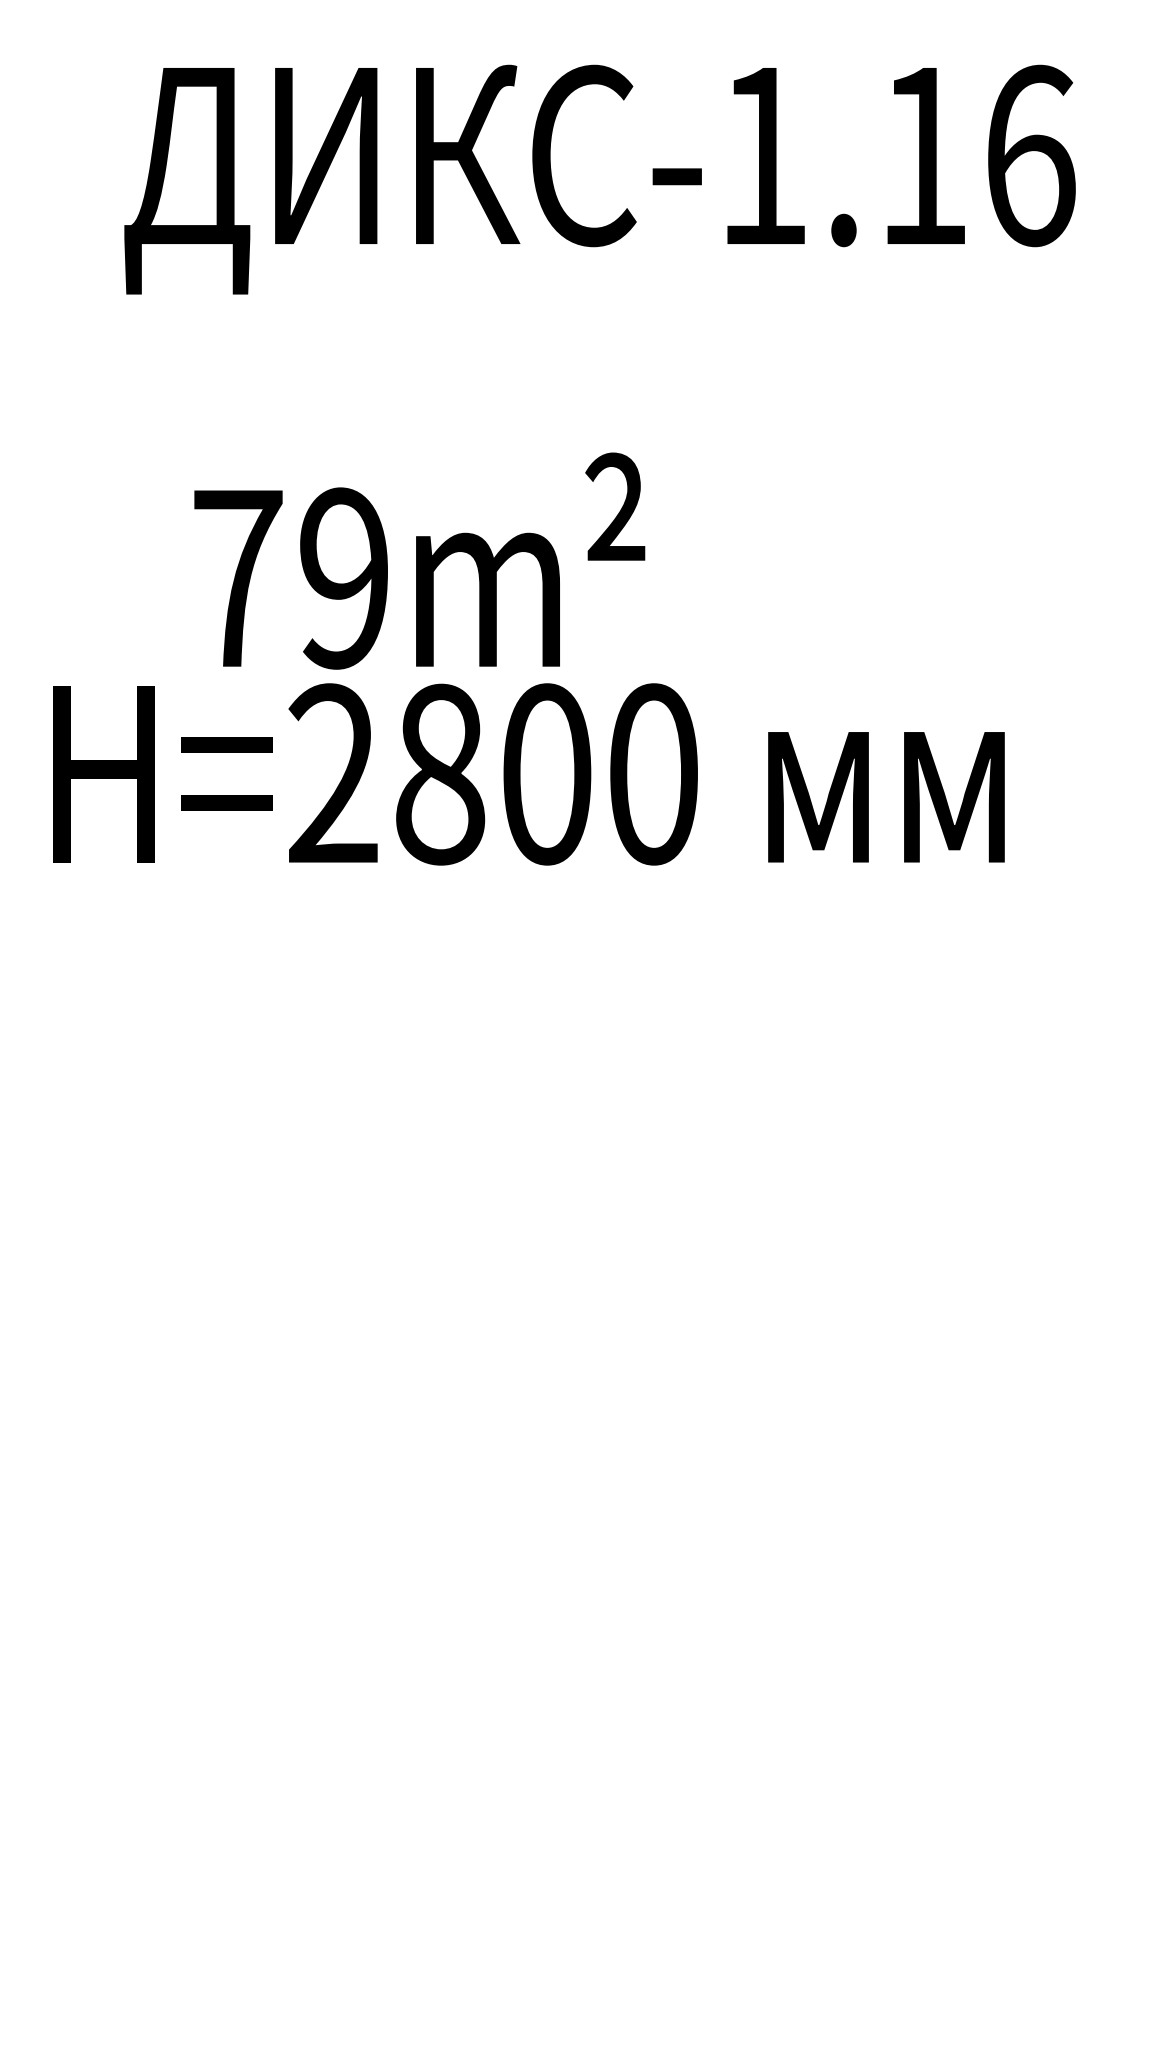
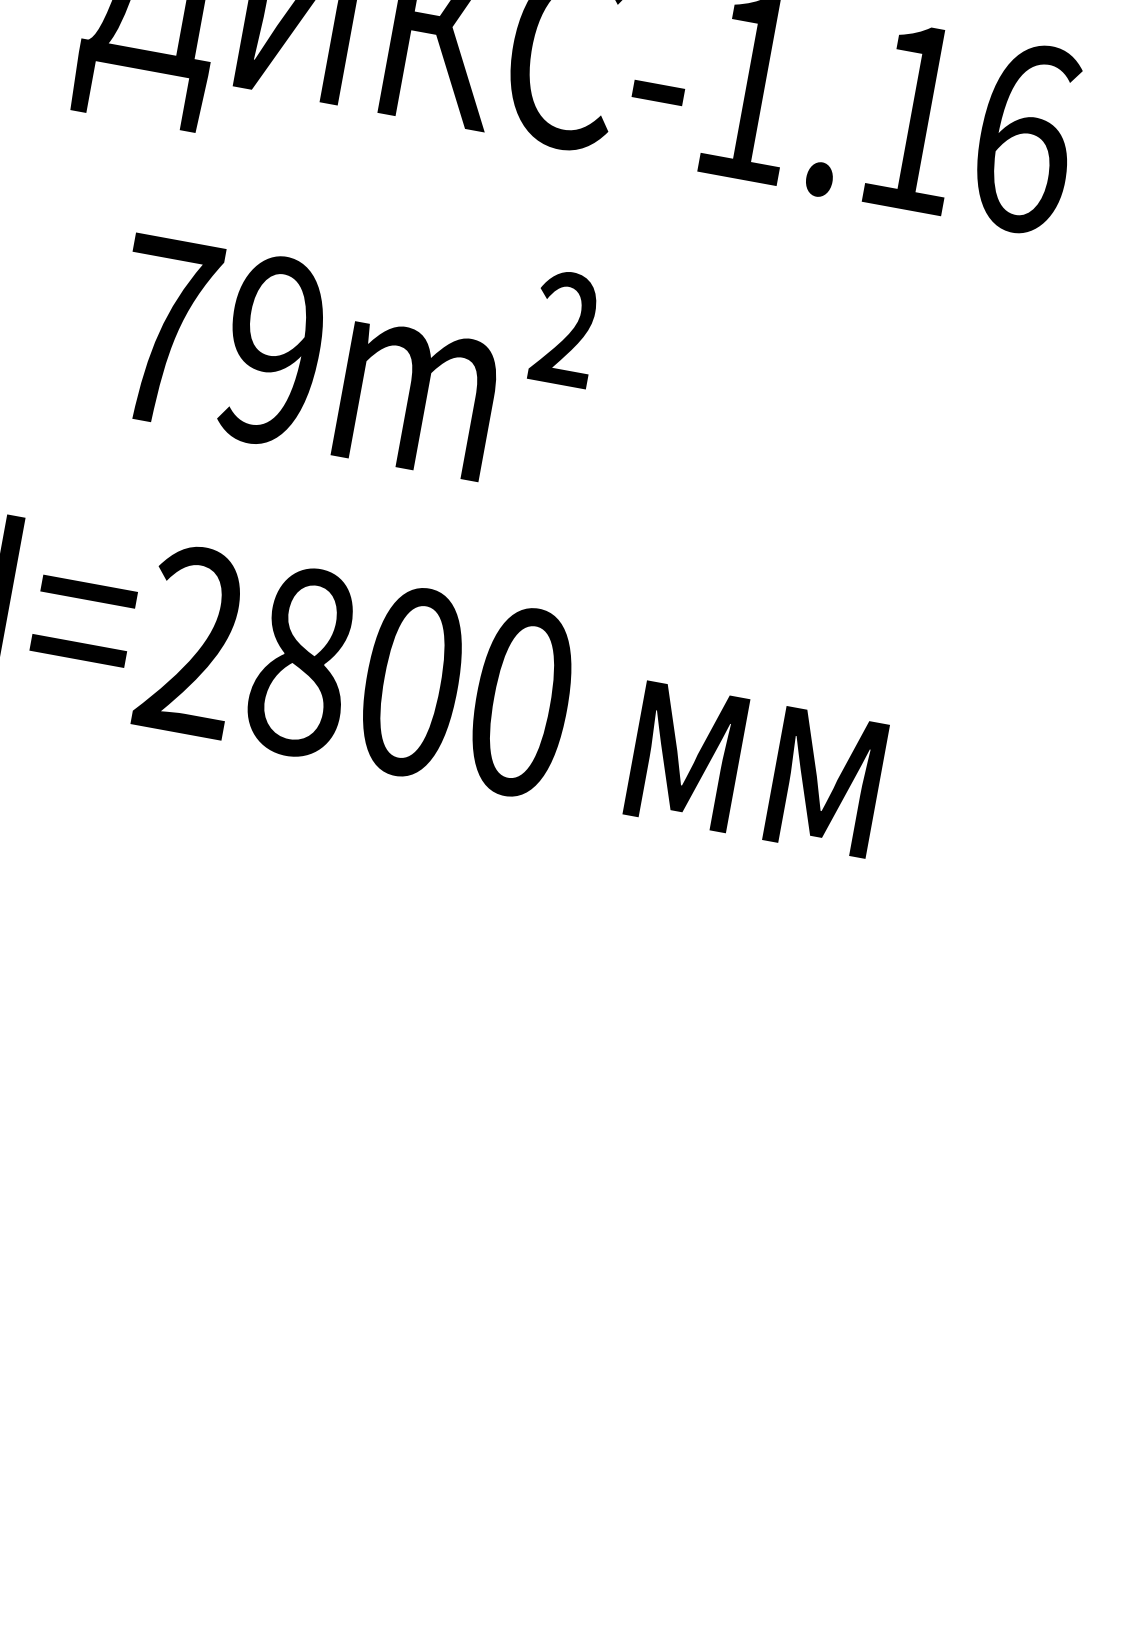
text: (419, 560) -> (354, 346), moved

